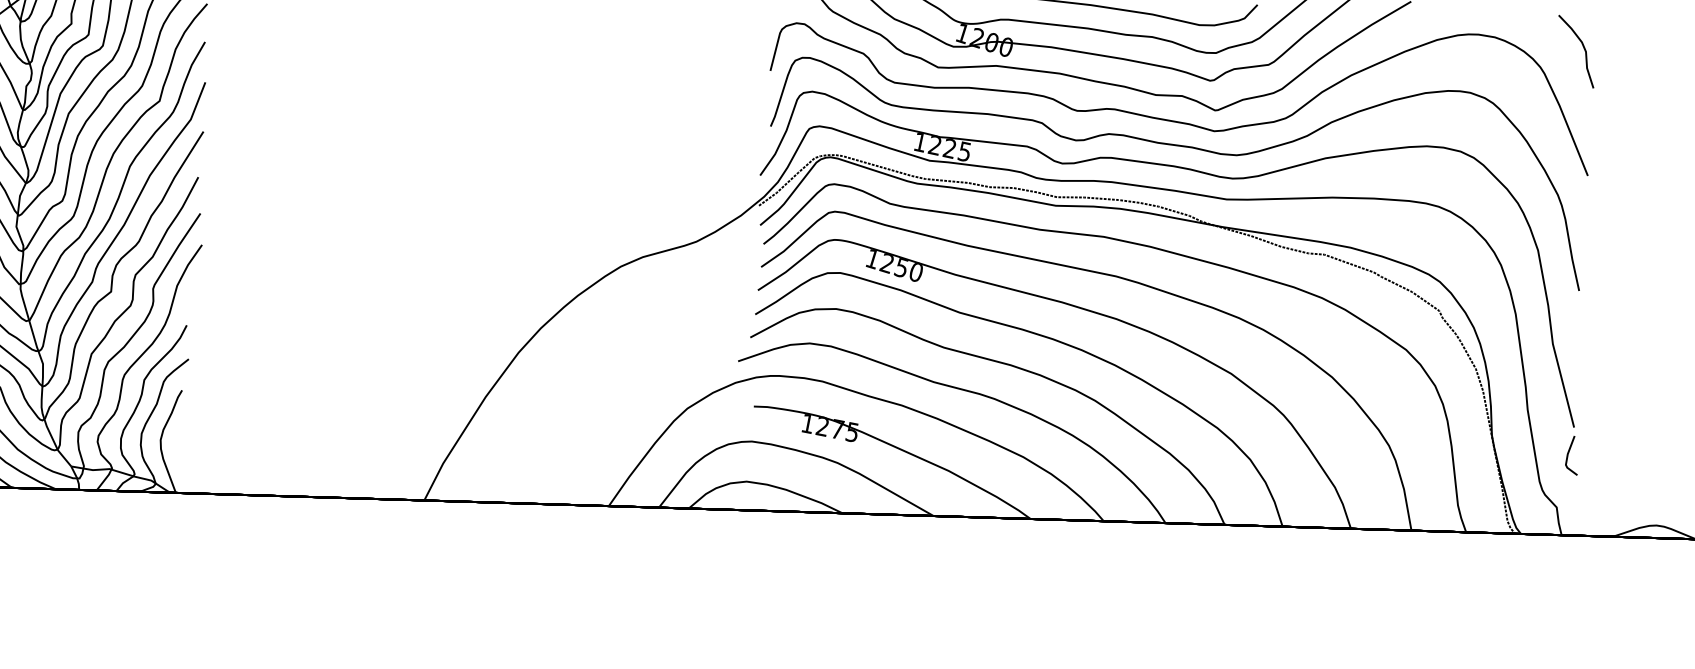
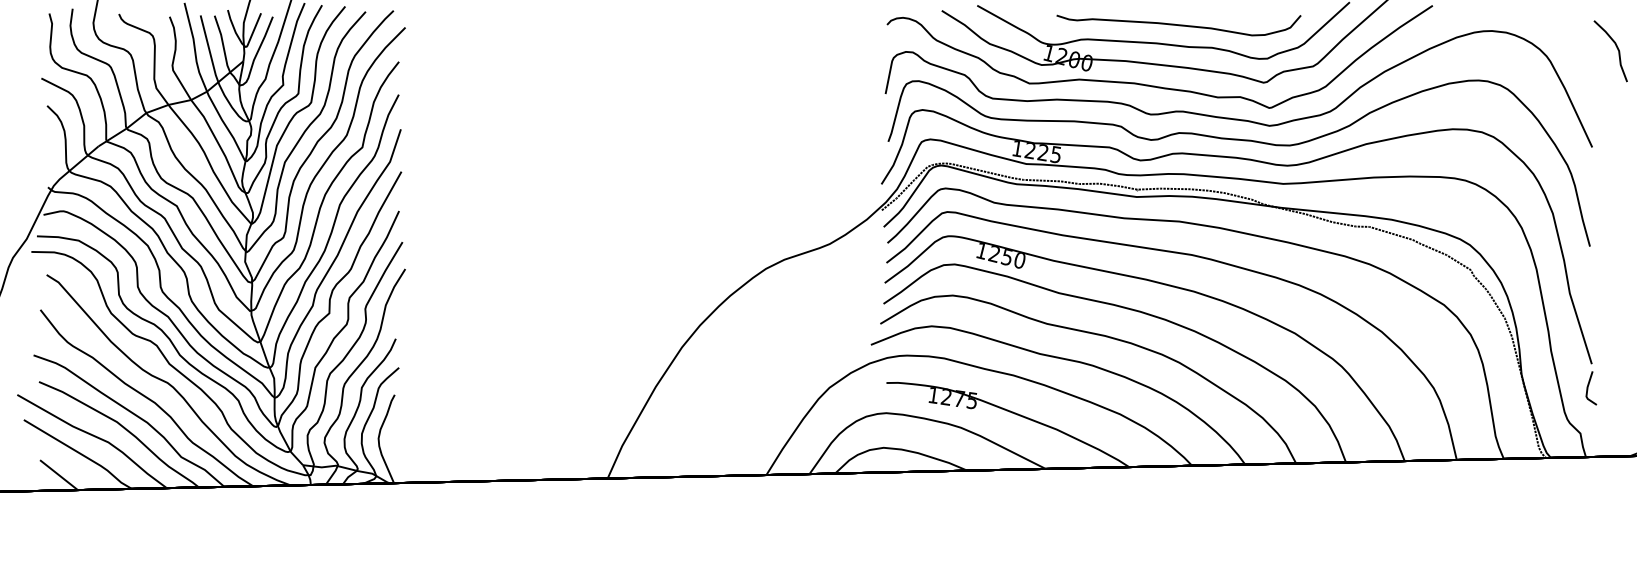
curve: (1583, 48) -> (1616, 48), moved

